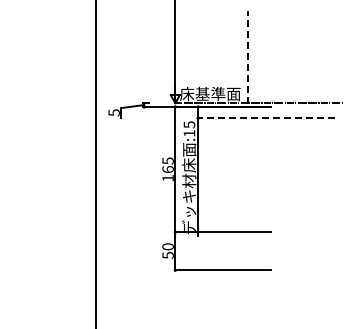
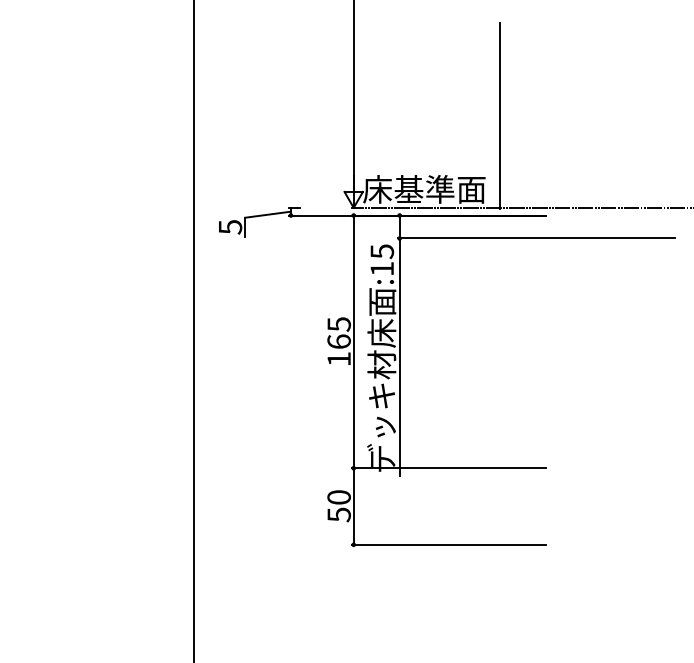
line: (247, 57) -> (499, 115), dashed -> solid
line: (266, 118) -> (537, 238), dashed -> solid

